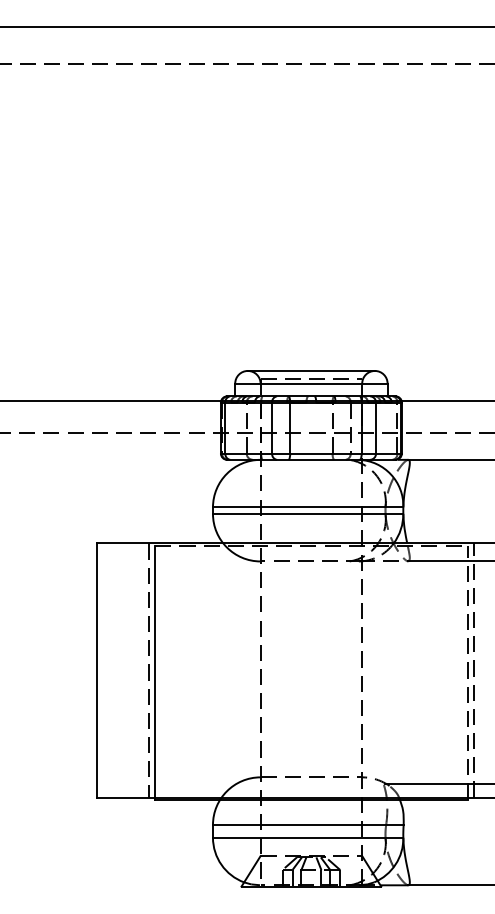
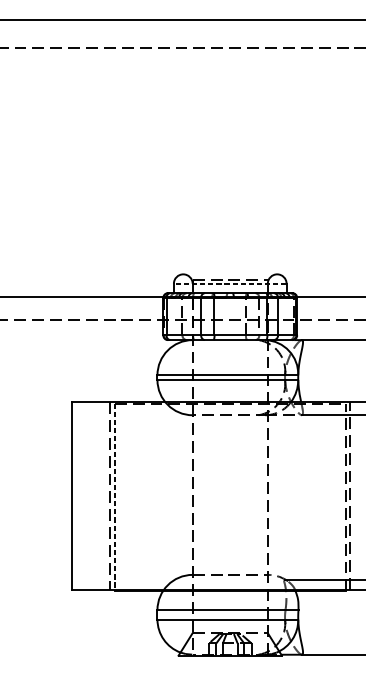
line: (310, 370) -> (229, 274), removed
line: (310, 383) -> (229, 283), solid -> dashed
line: (155, 673) -> (114, 498), solid -> dashed

